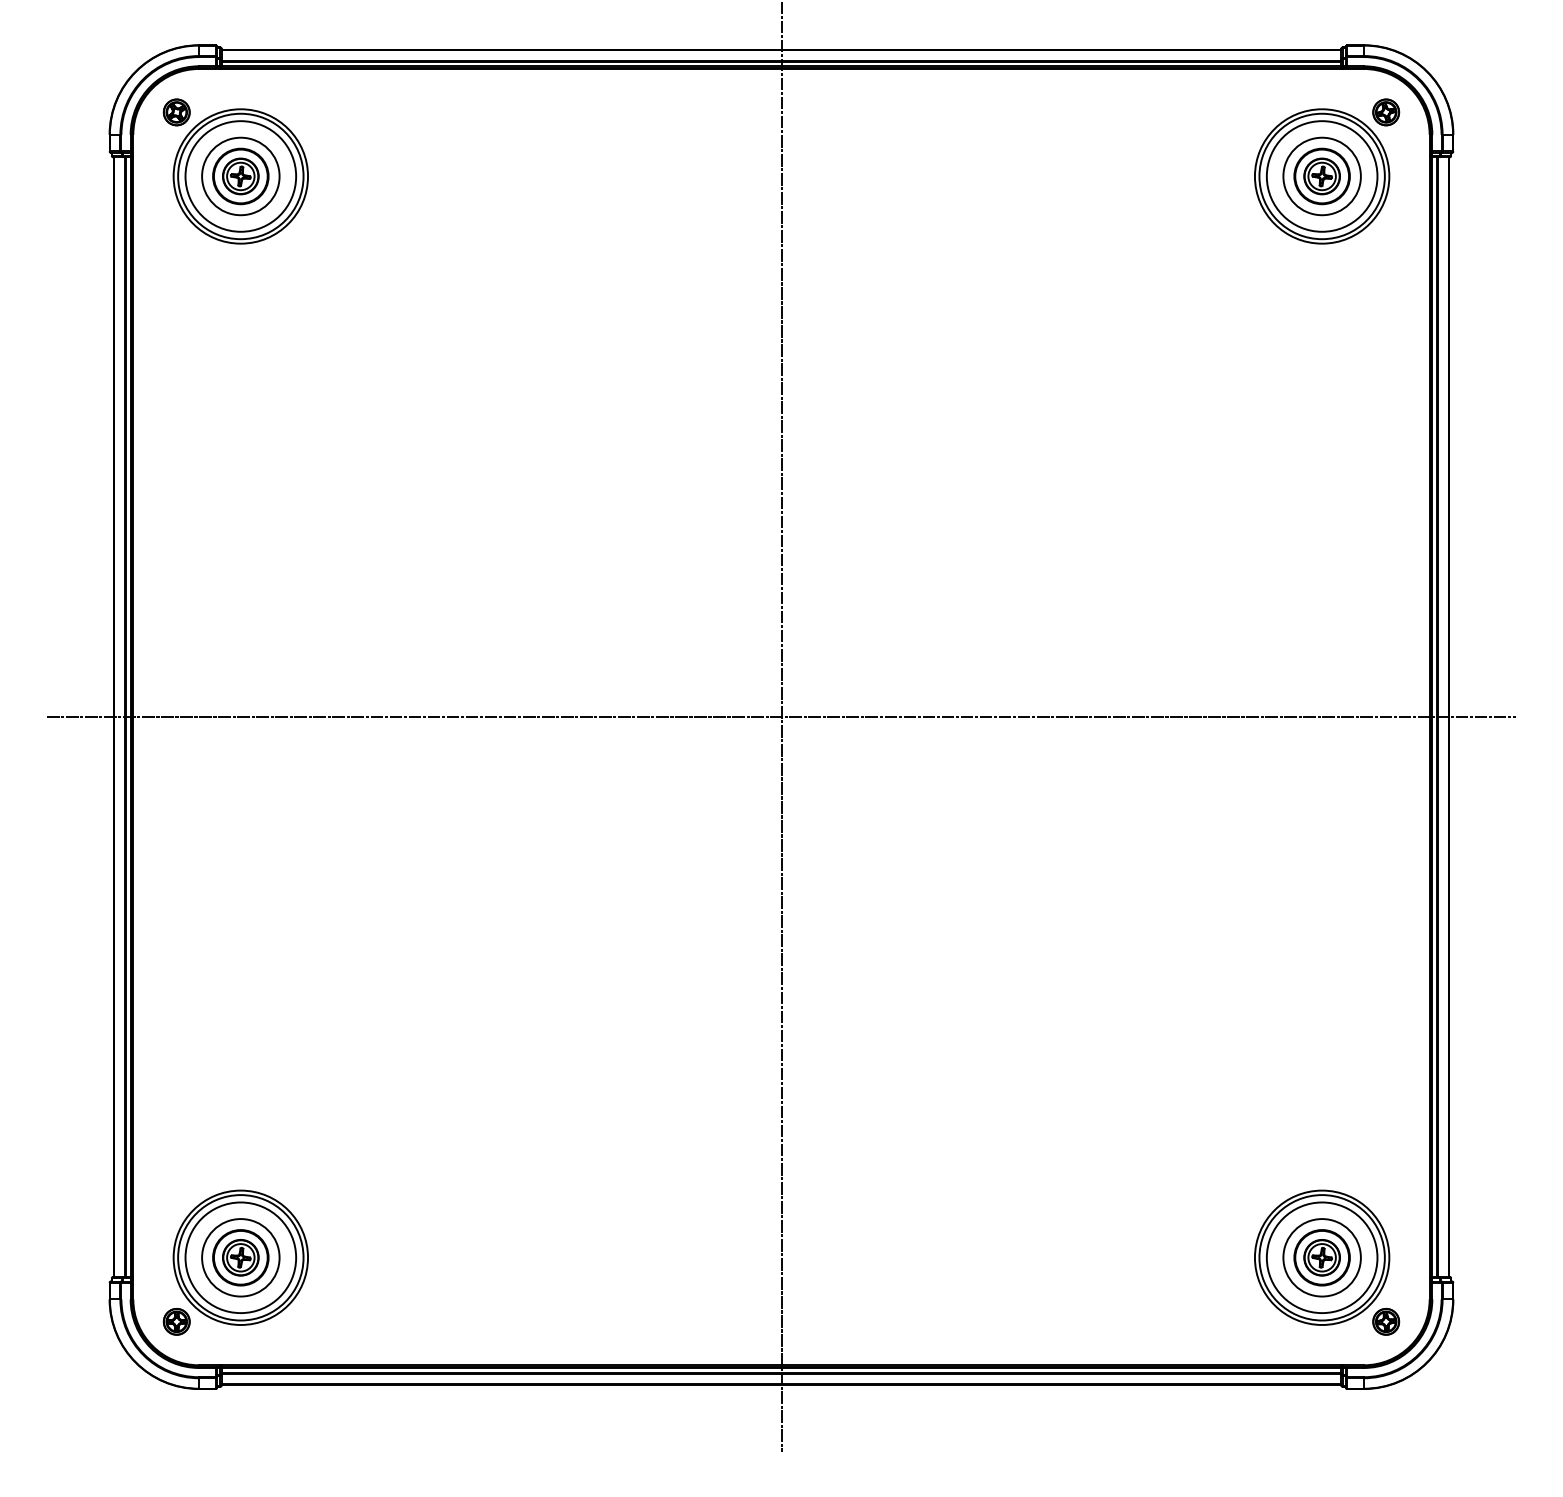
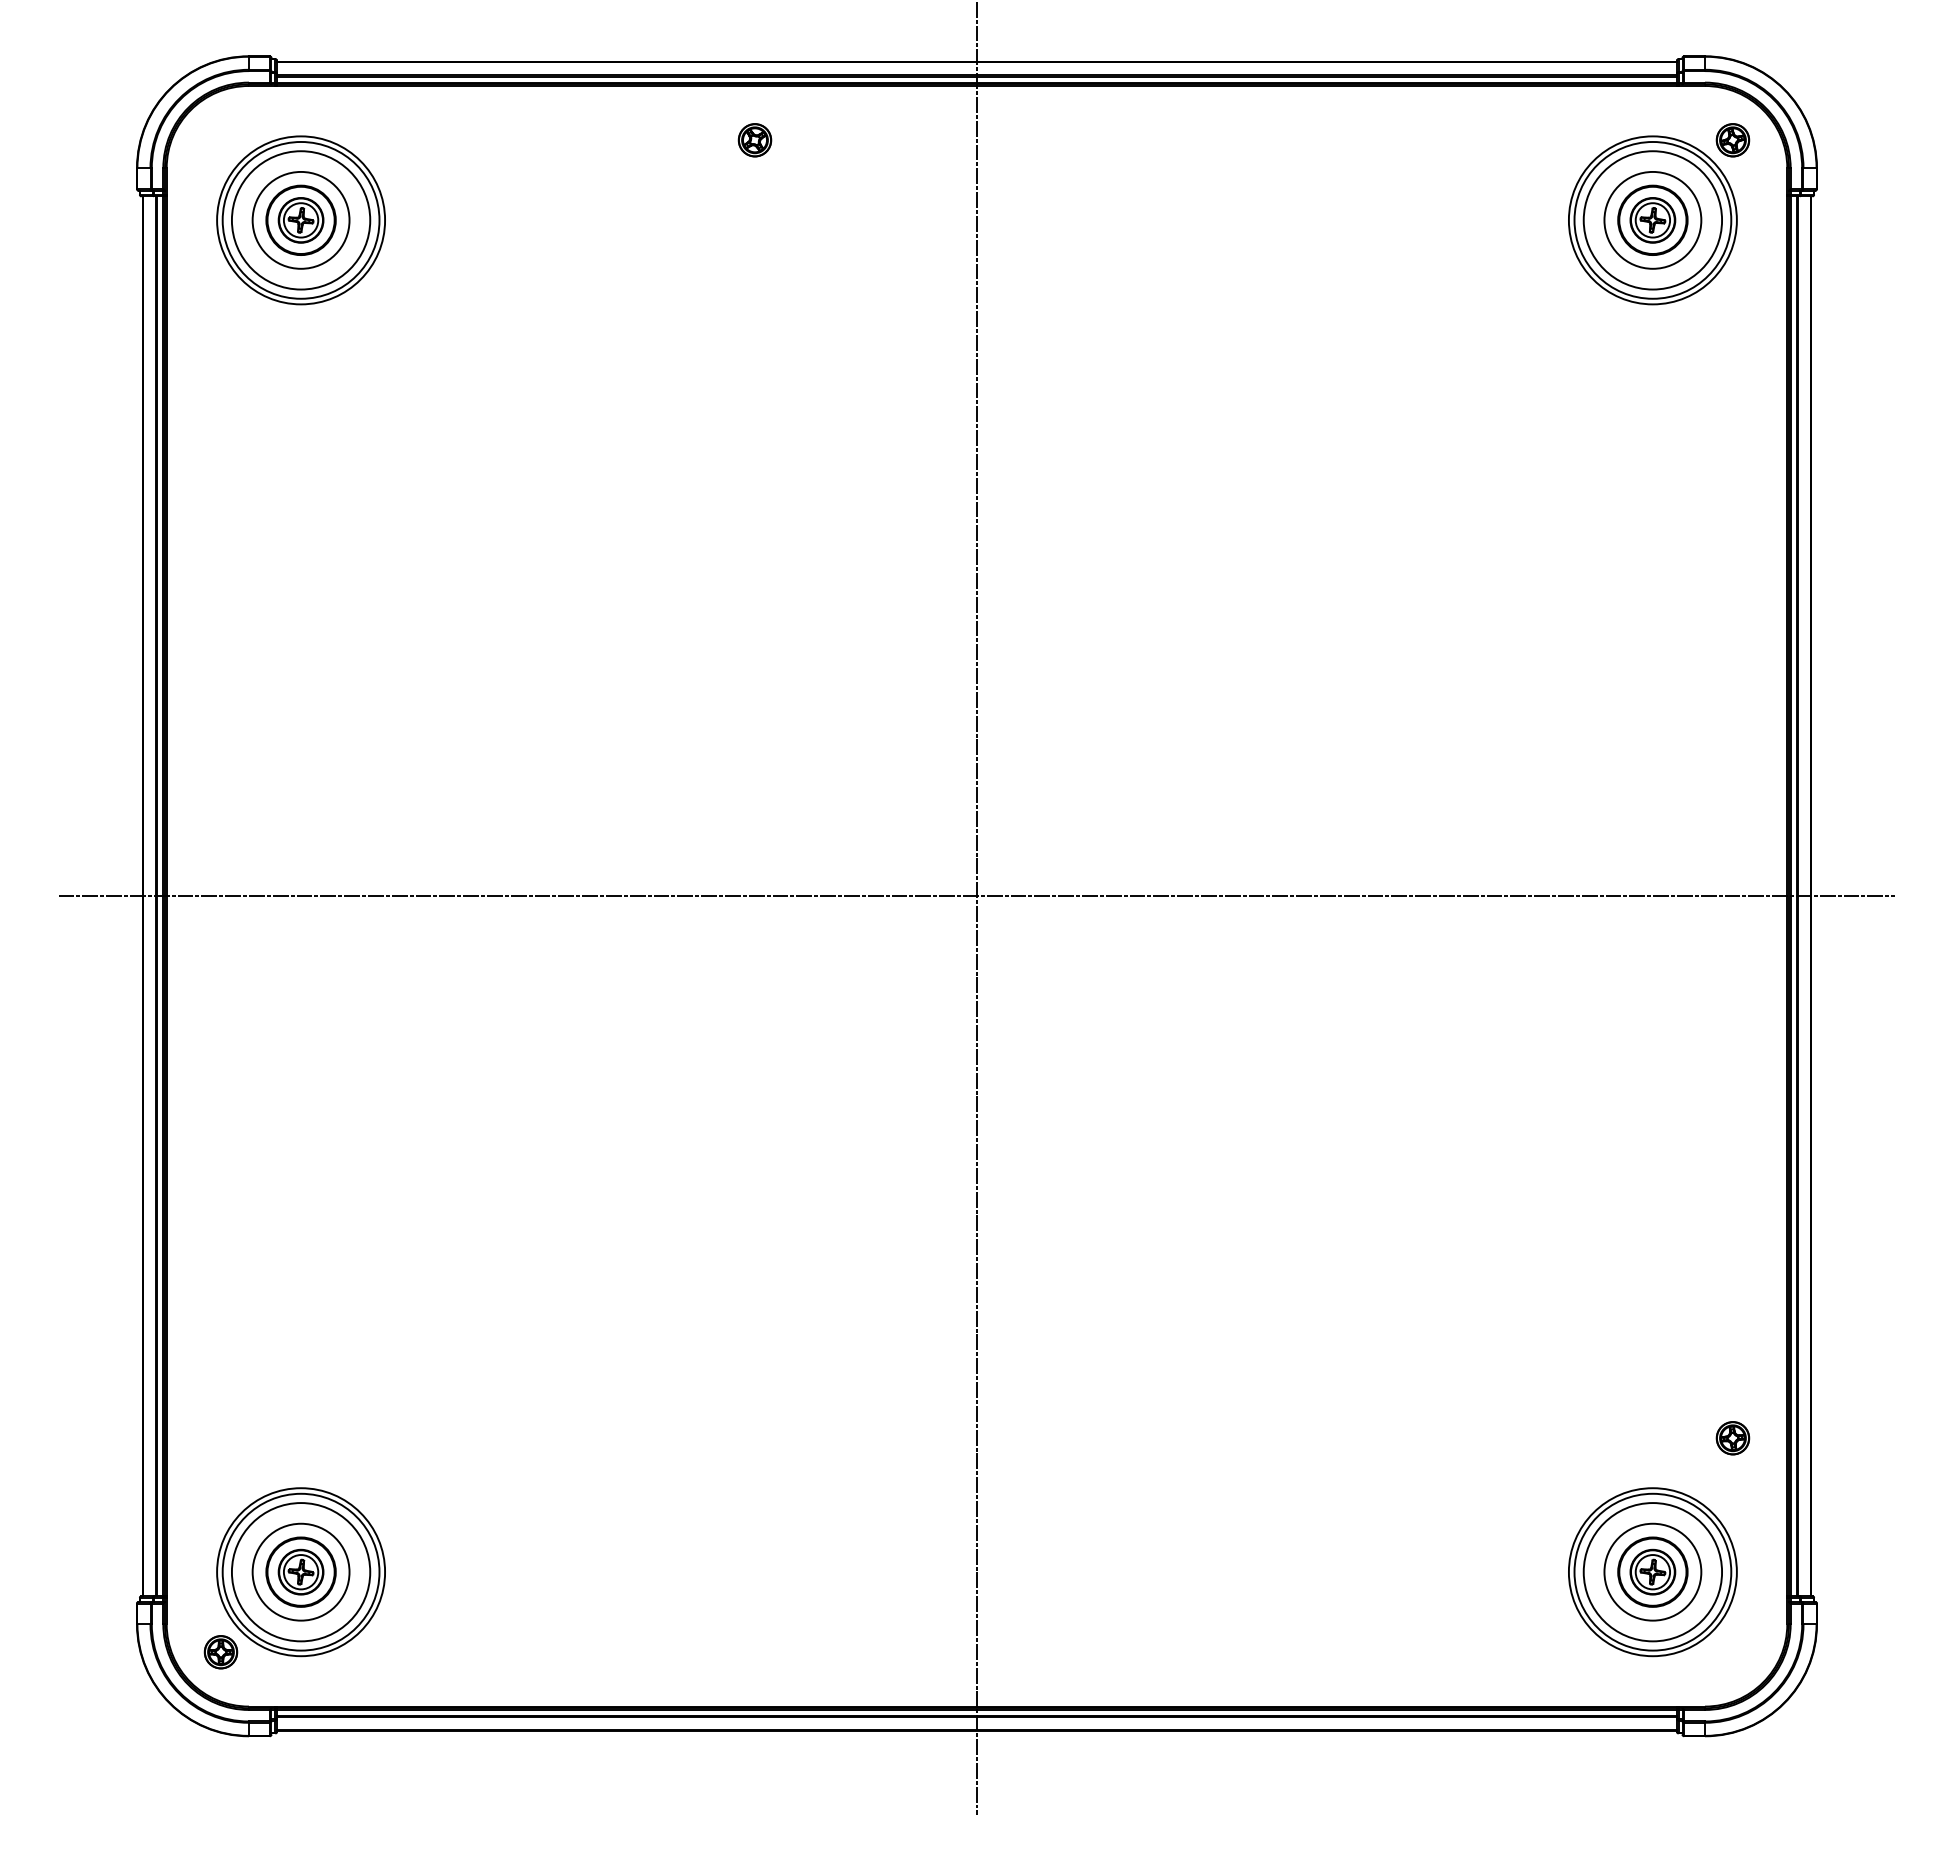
part: (176, 112) -> (754, 140), moved
part: (1385, 1322) -> (1732, 1438), moved

